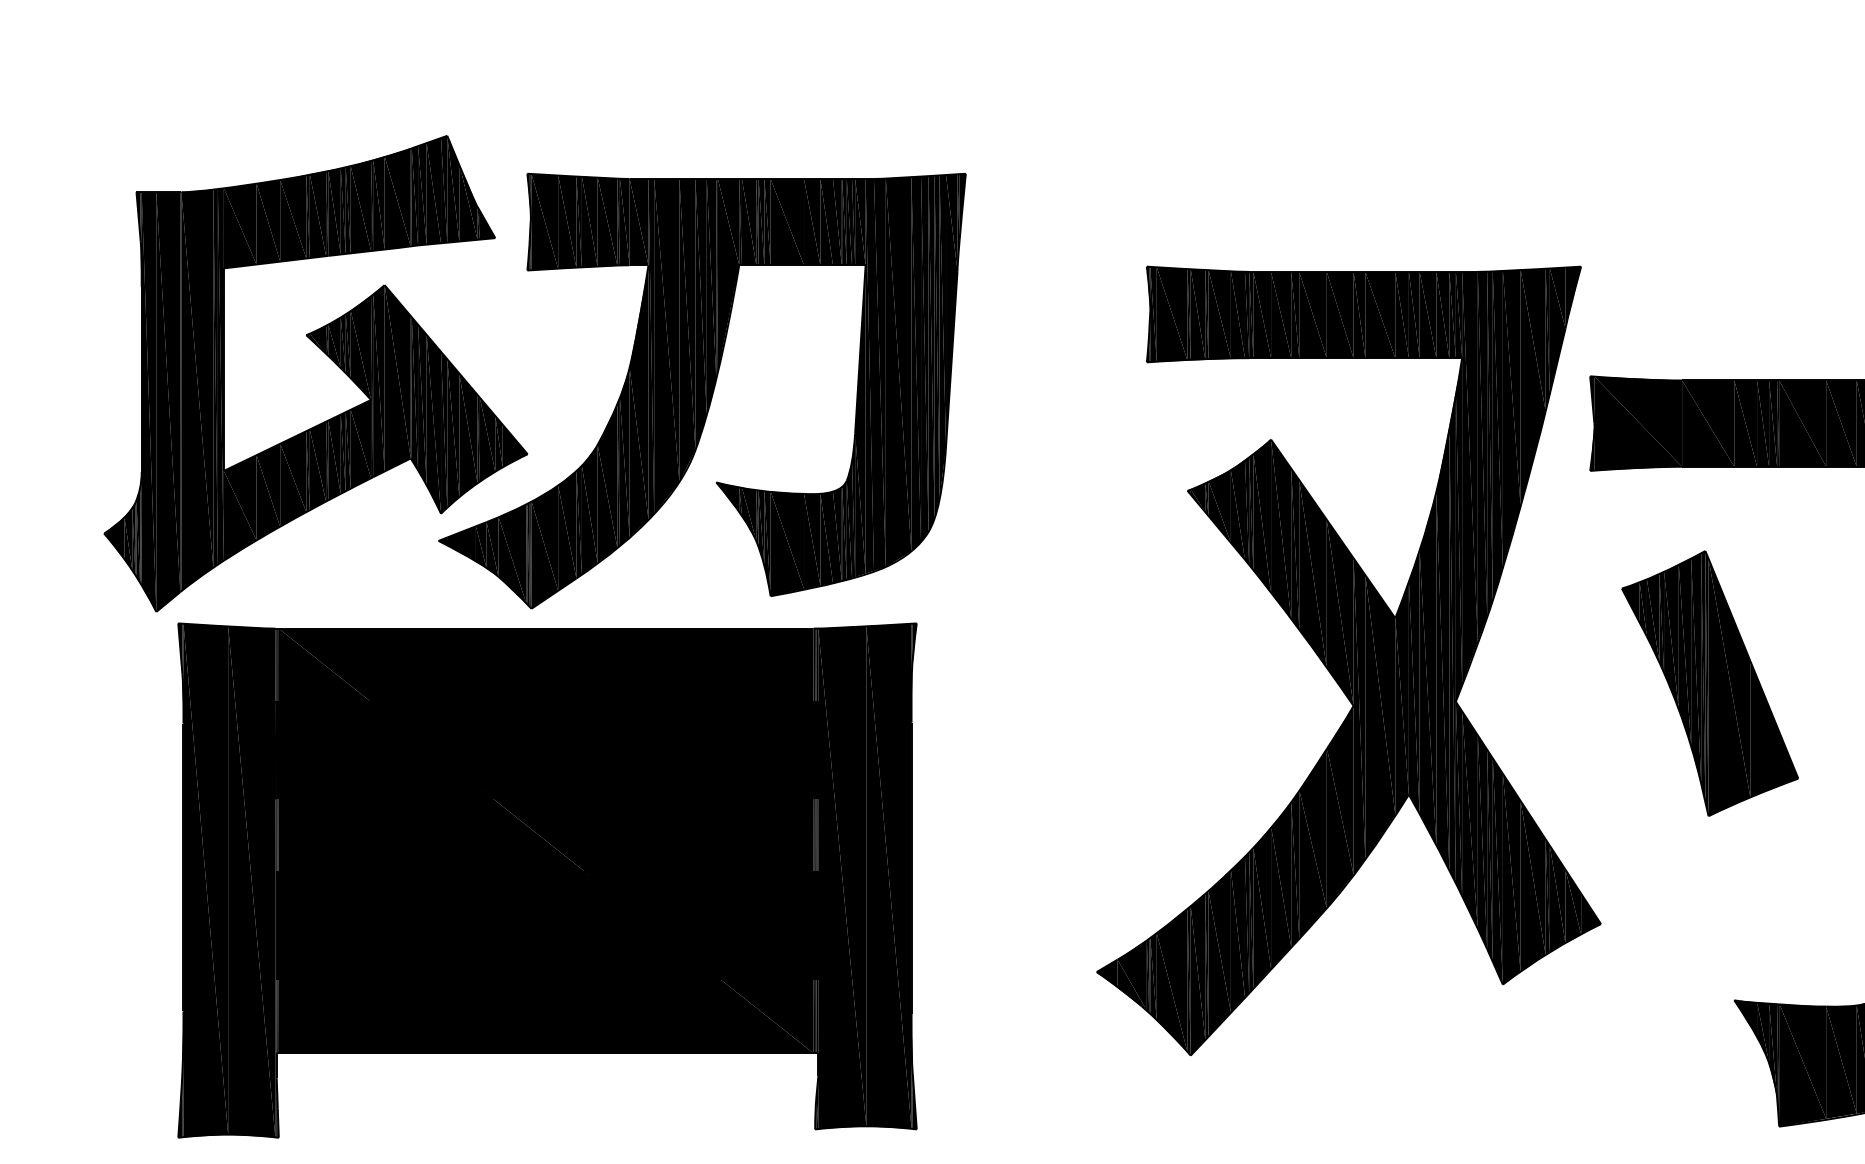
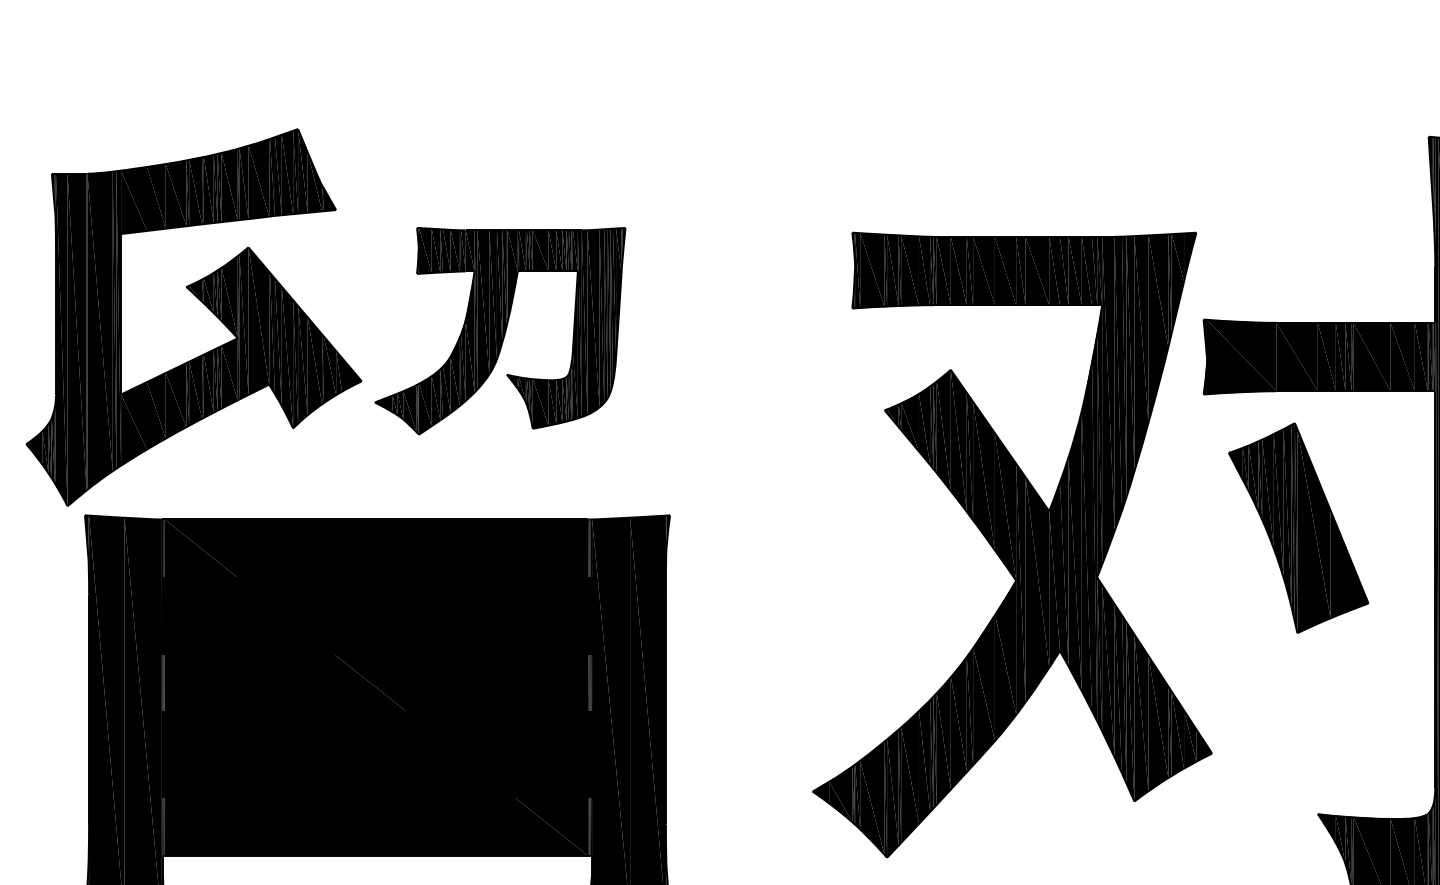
part: (702, 390) -> (500, 330), size x0.6
part: (1709, 683) -> (1298, 528), moved

